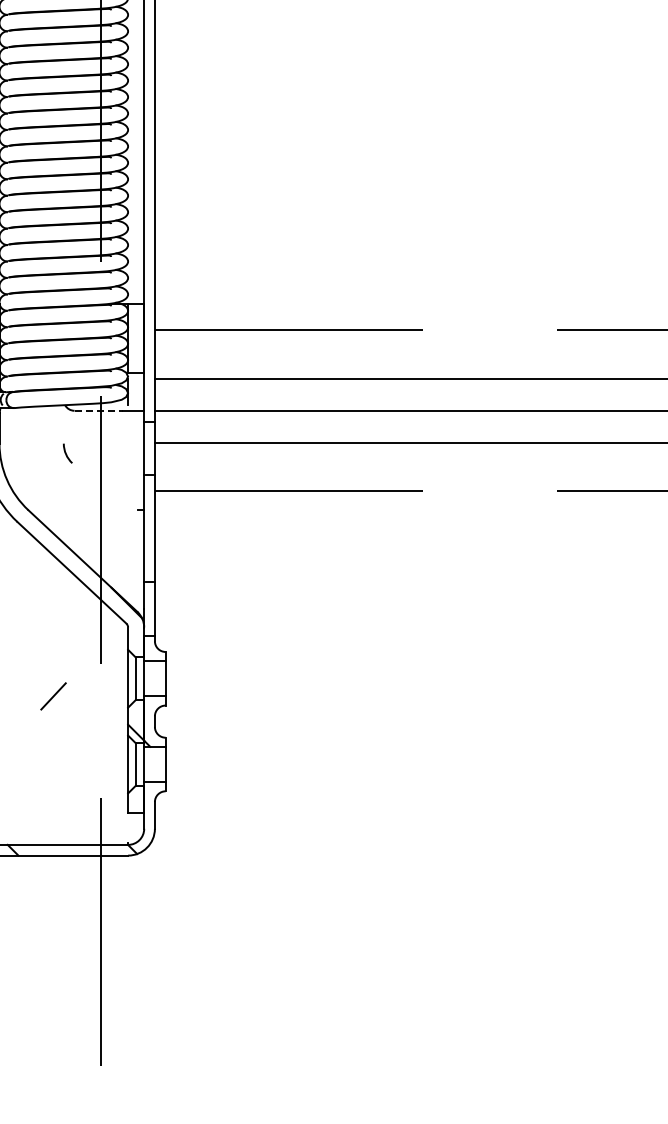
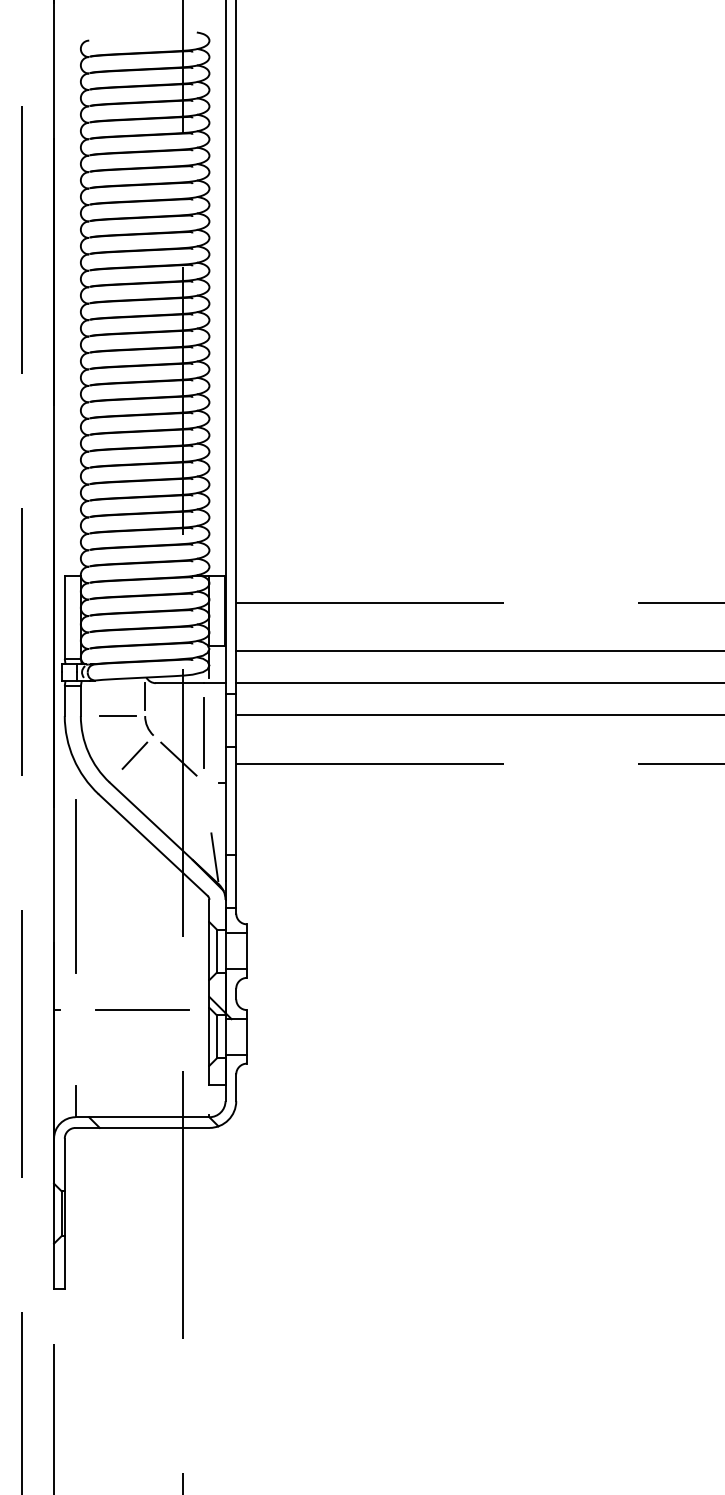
line: (99, 411) -> (180, 683), dashed -> solid
line: (64, 424) -> (145, 696), added
line: (36, 444) -> (117, 716), added
line: (123, 460) -> (204, 732), added
line: (97, 486) -> (178, 758), added
line: (133, 585) -> (214, 857), added
line: (53, 696) -> (134, 755), moved
line: (61, 738) -> (142, 1010), added

